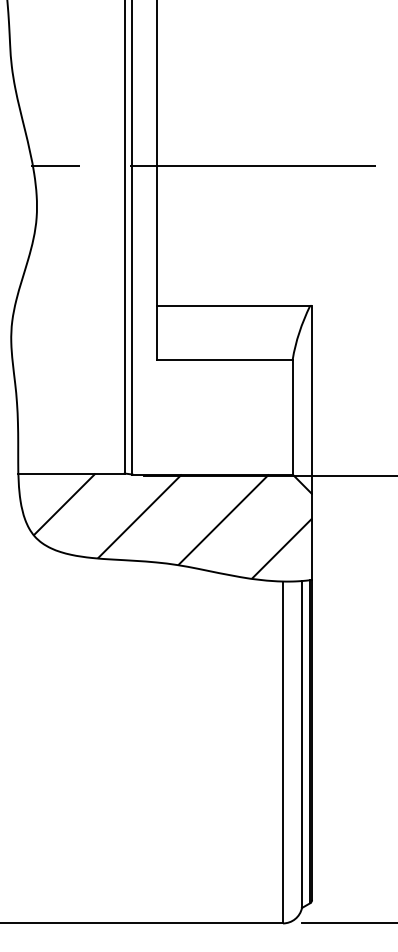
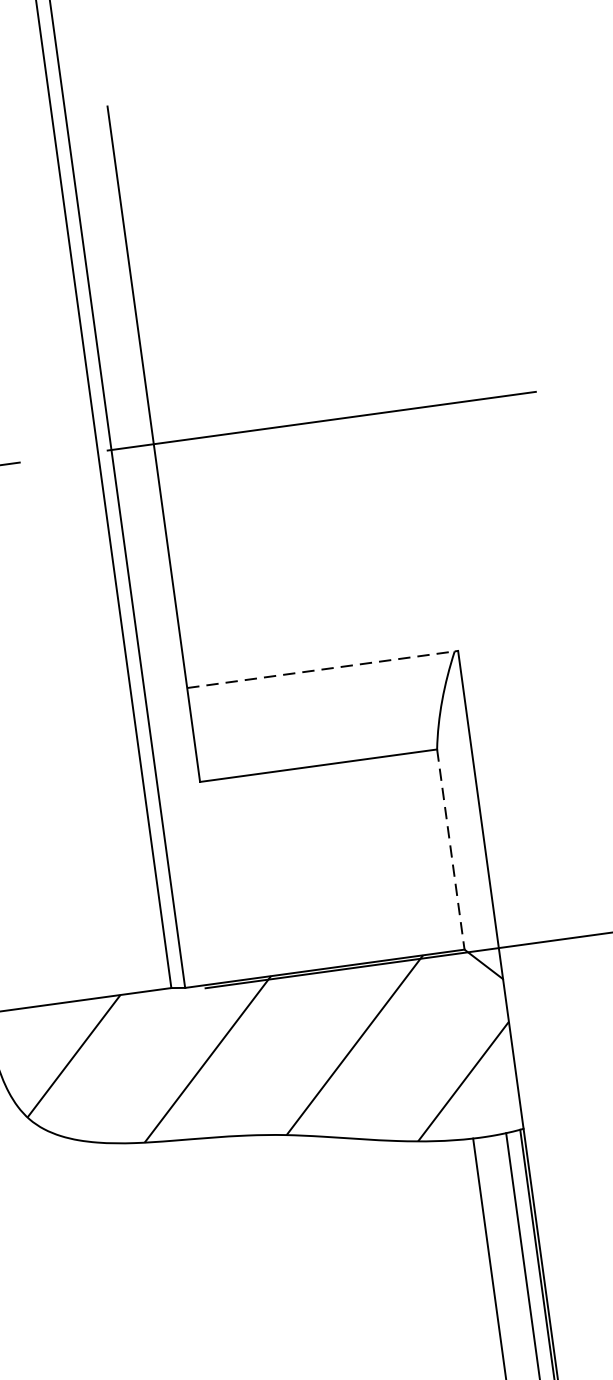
line: (233, 305) -> (320, 669), solid -> dashed
line: (292, 417) -> (450, 850), solid -> dashed

